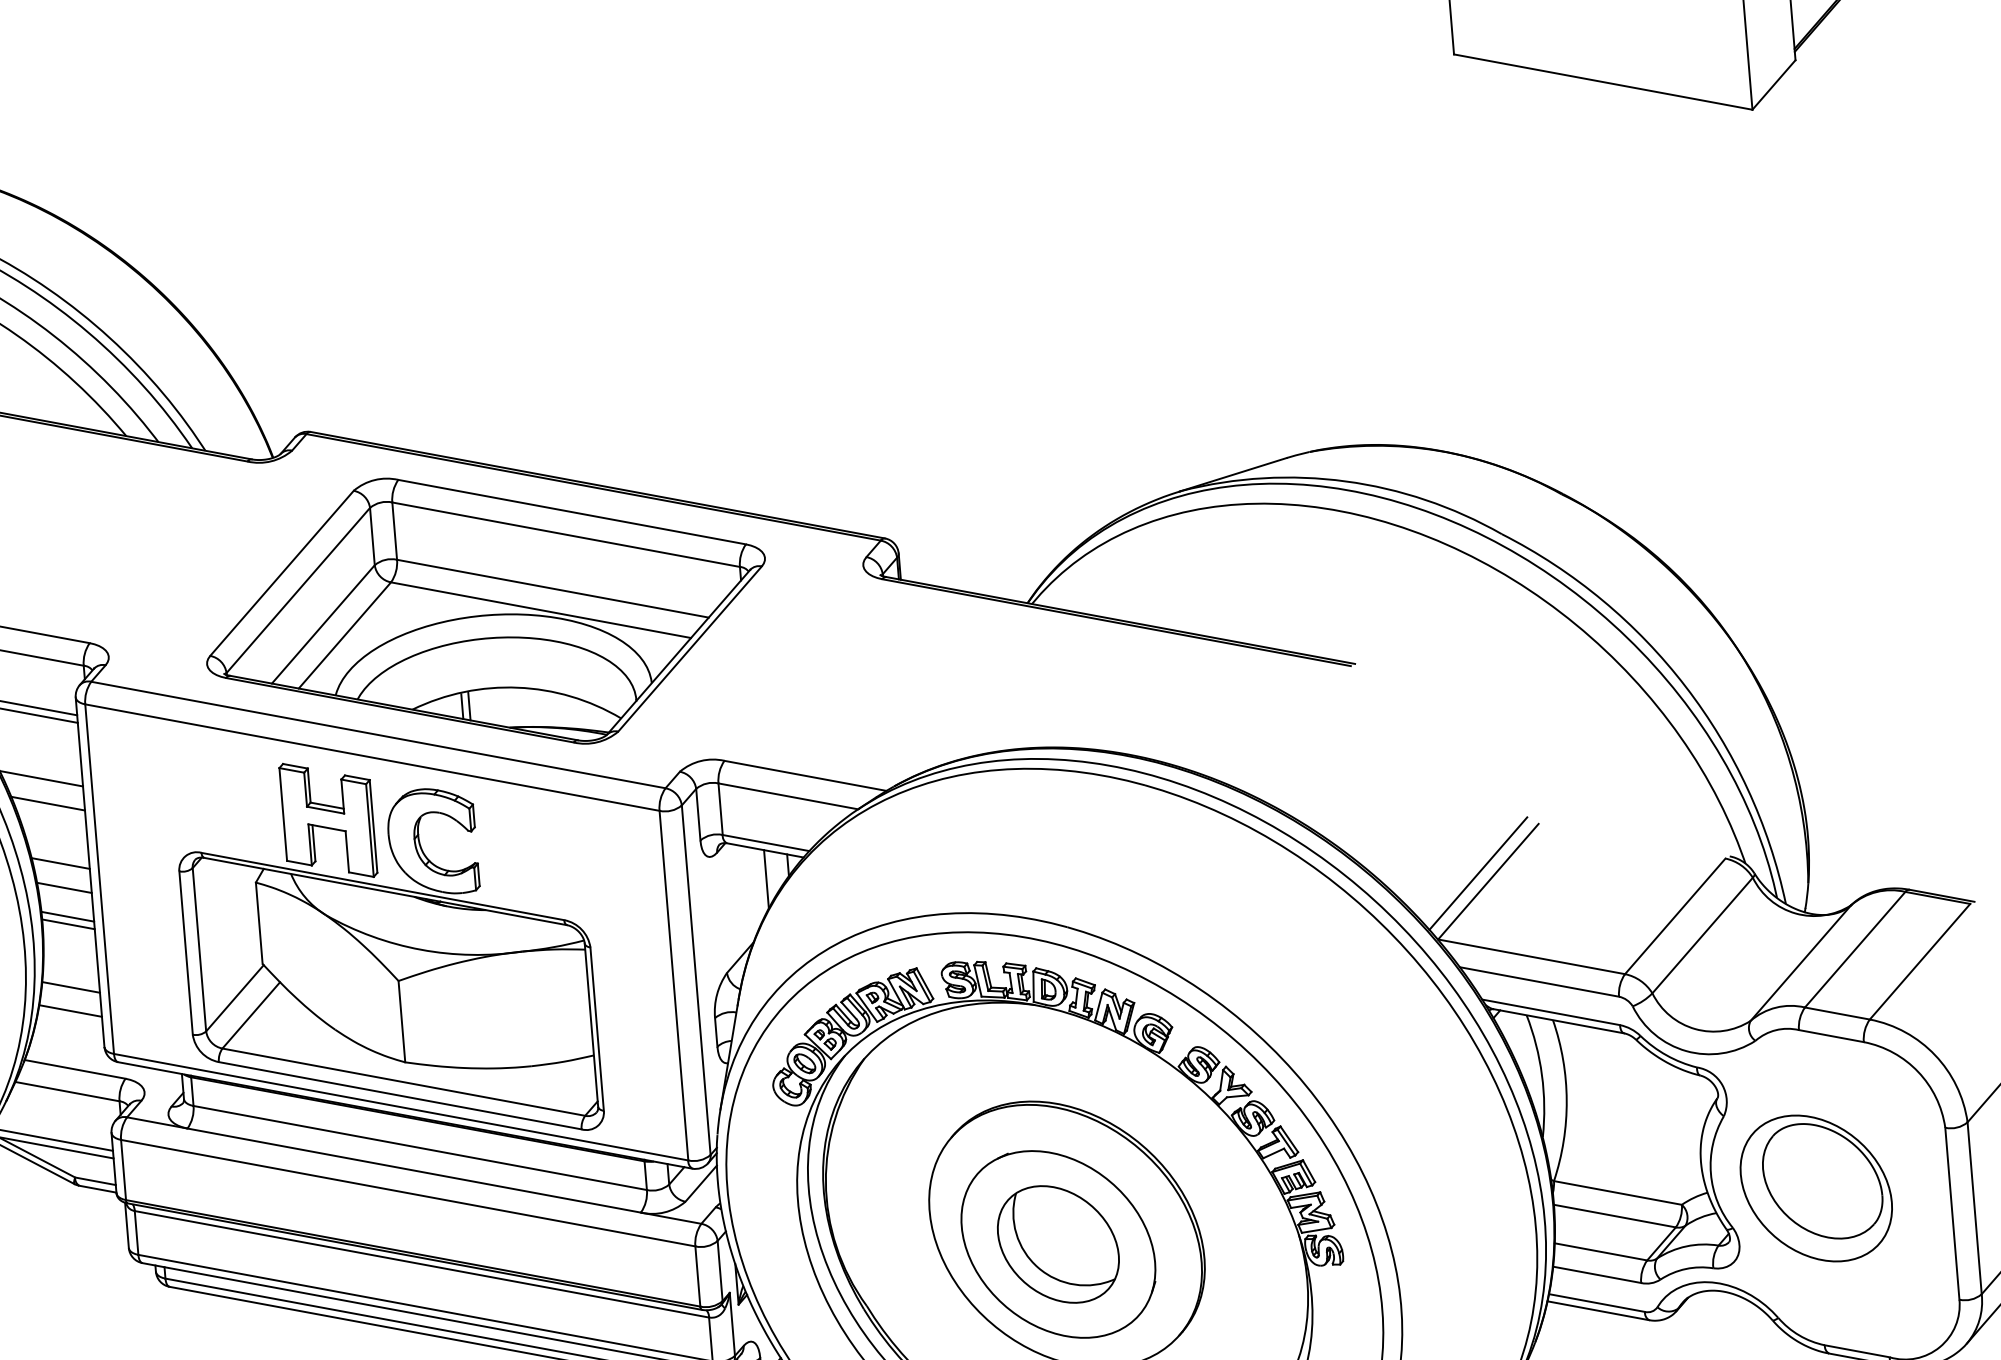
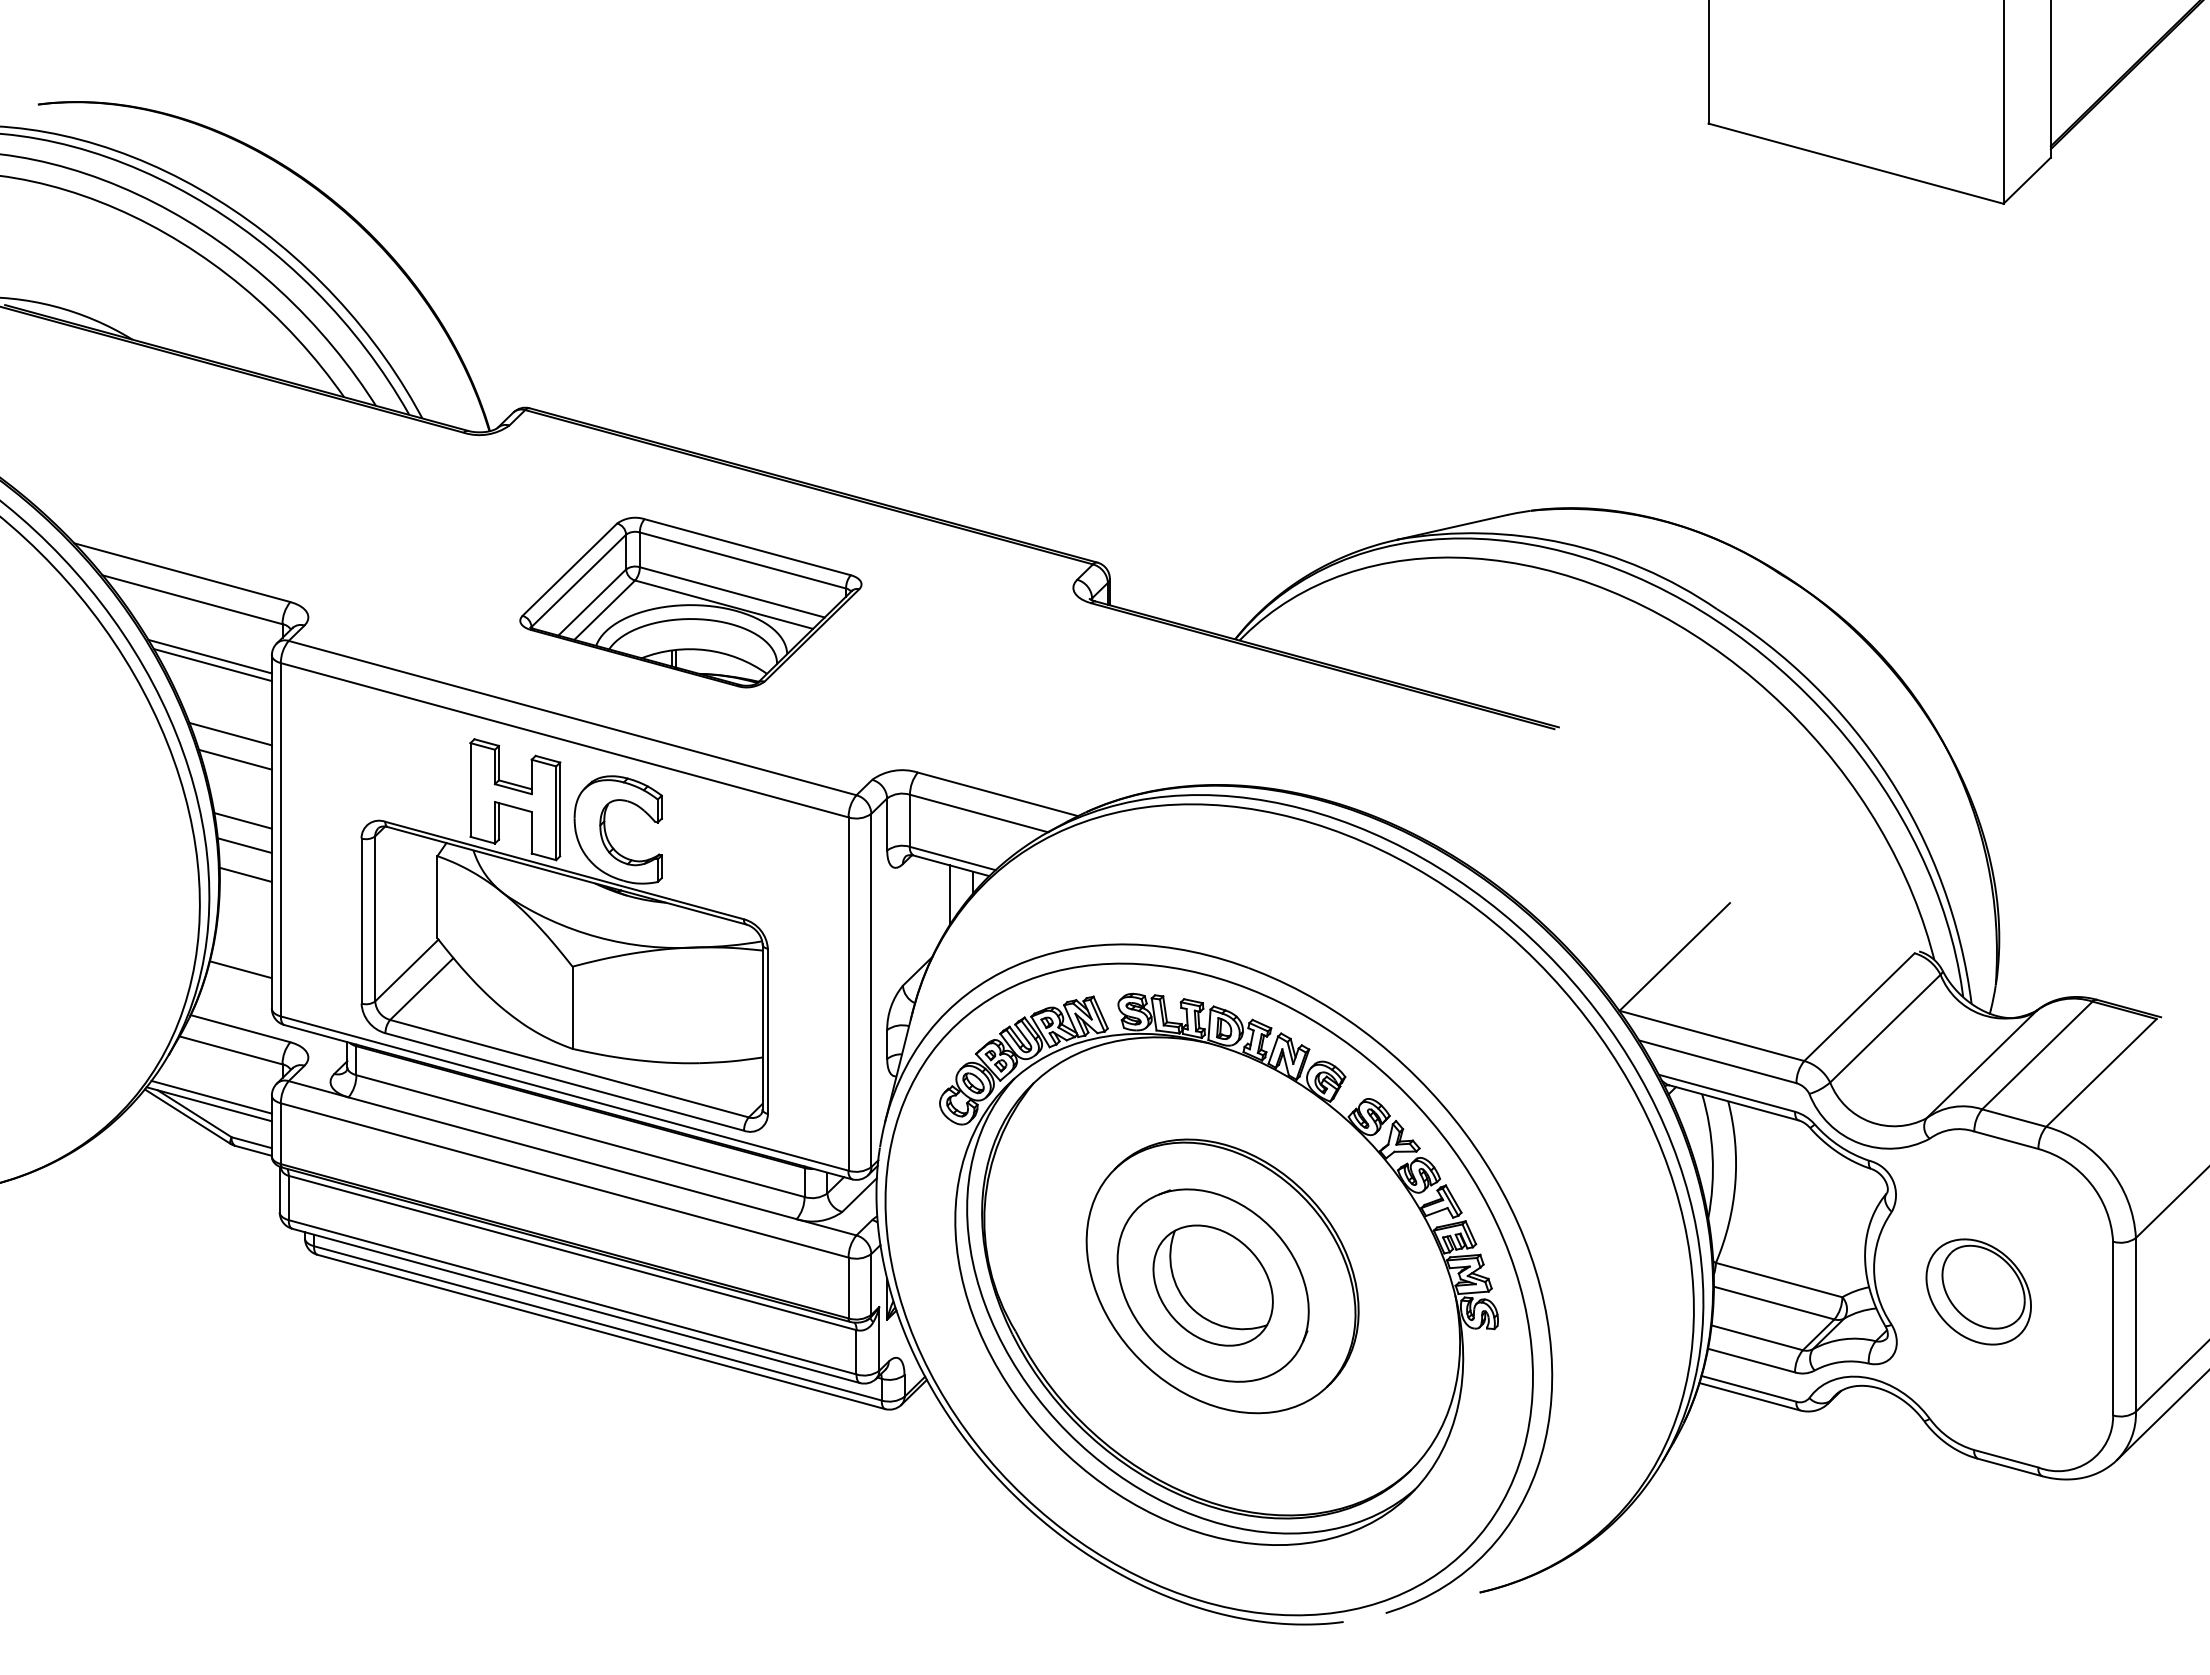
part: (485, 611) -> (690, 602), size x0.6
line: (1478, 873) -> (1665, 947), removed
line: (68, 924) -> (245, 882), removed
line: (70, 986) -> (242, 945), removed
part: (1816, 1188) -> (1978, 1291), size x0.7

